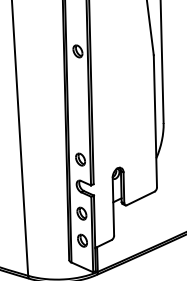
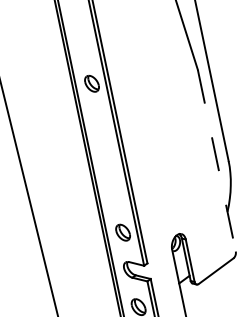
line: (155, 121) -> (217, 161), solid -> dashed

